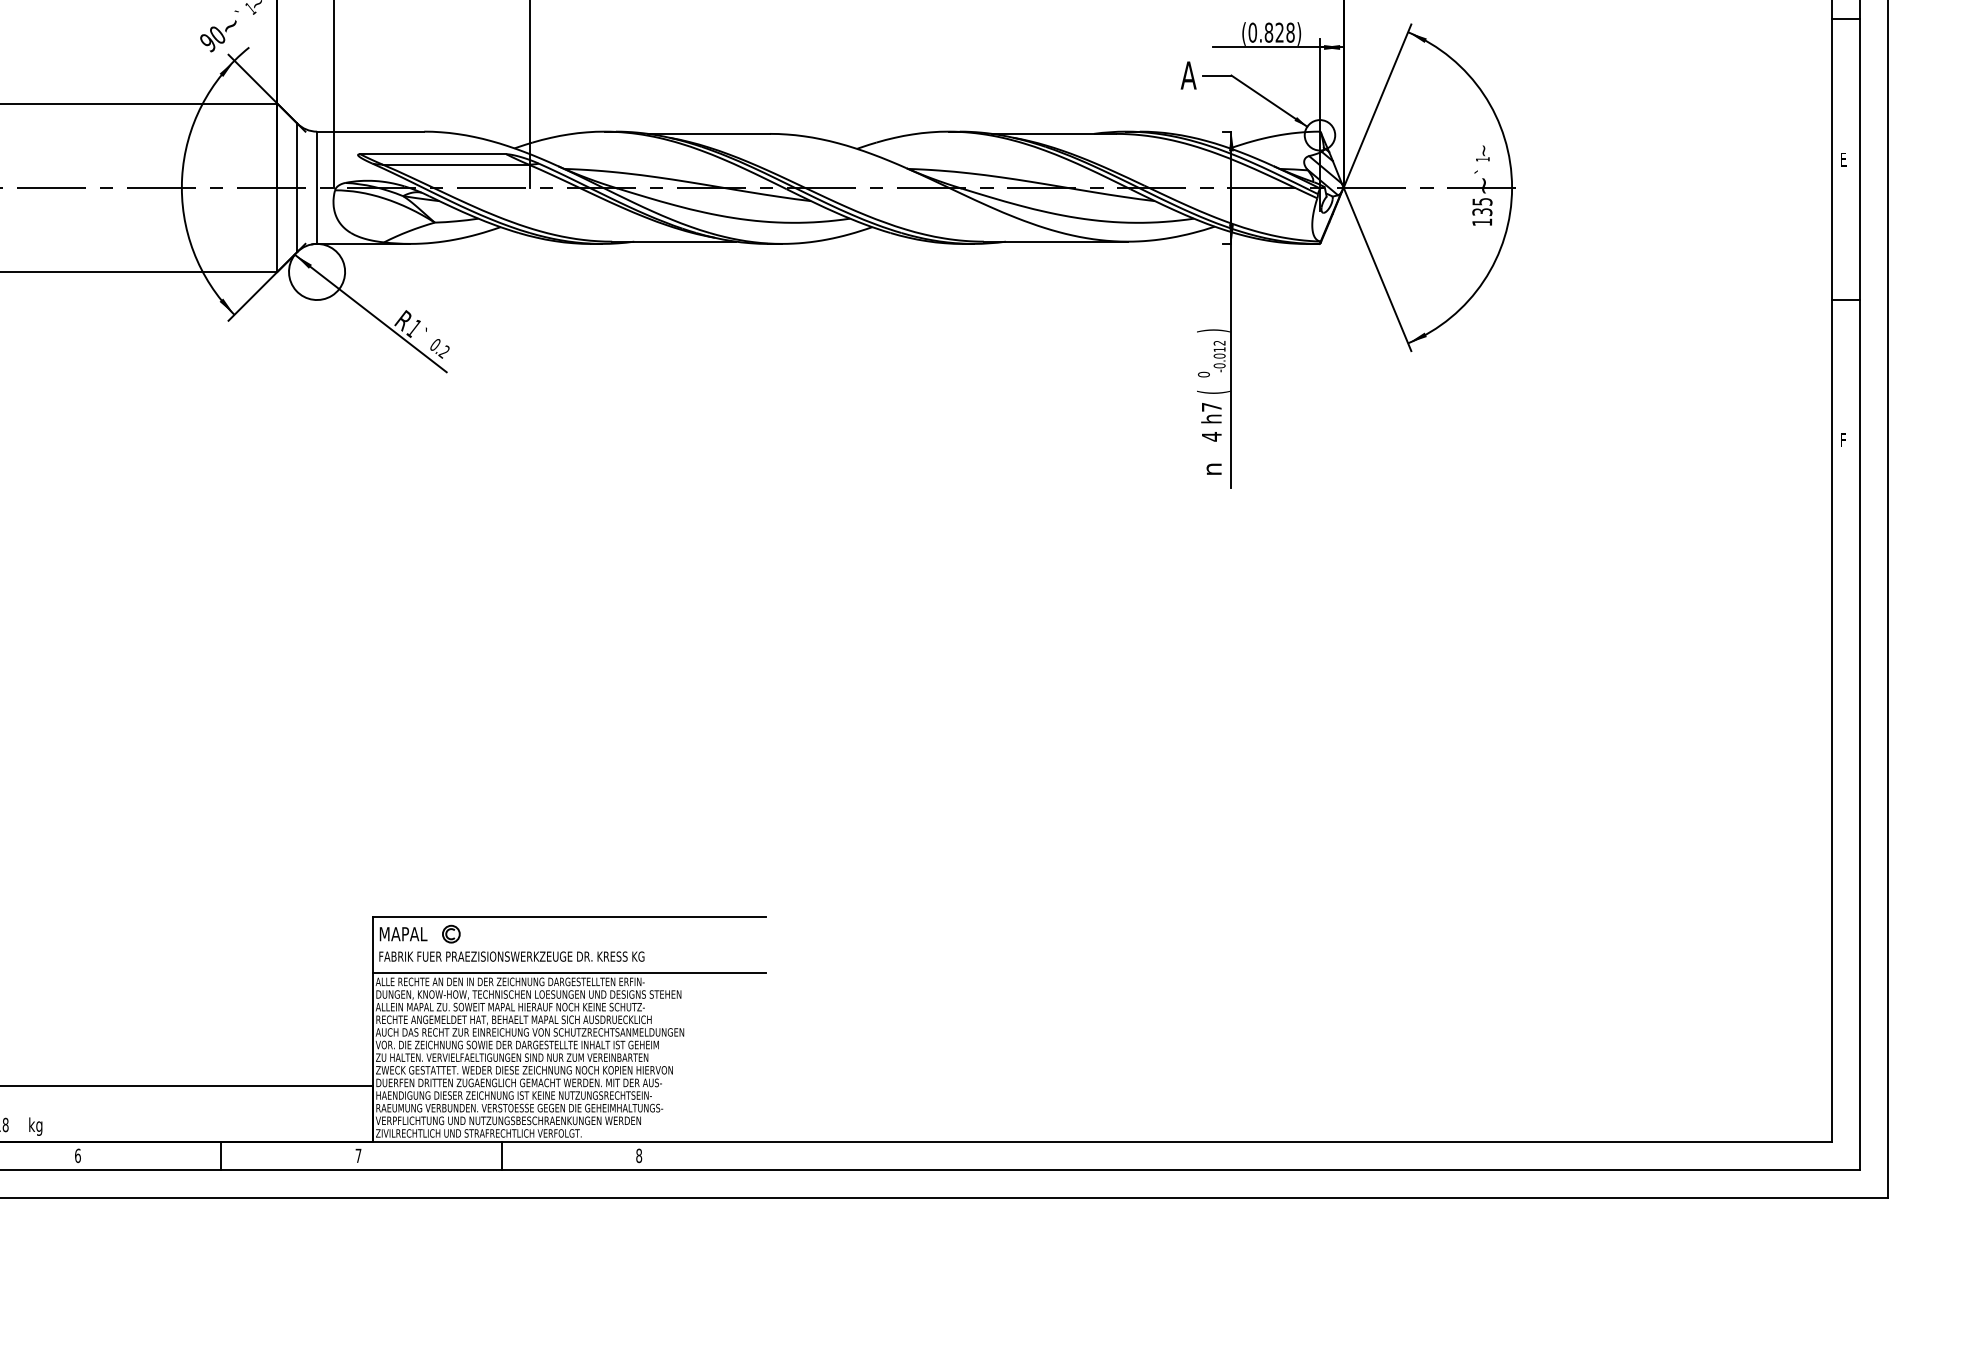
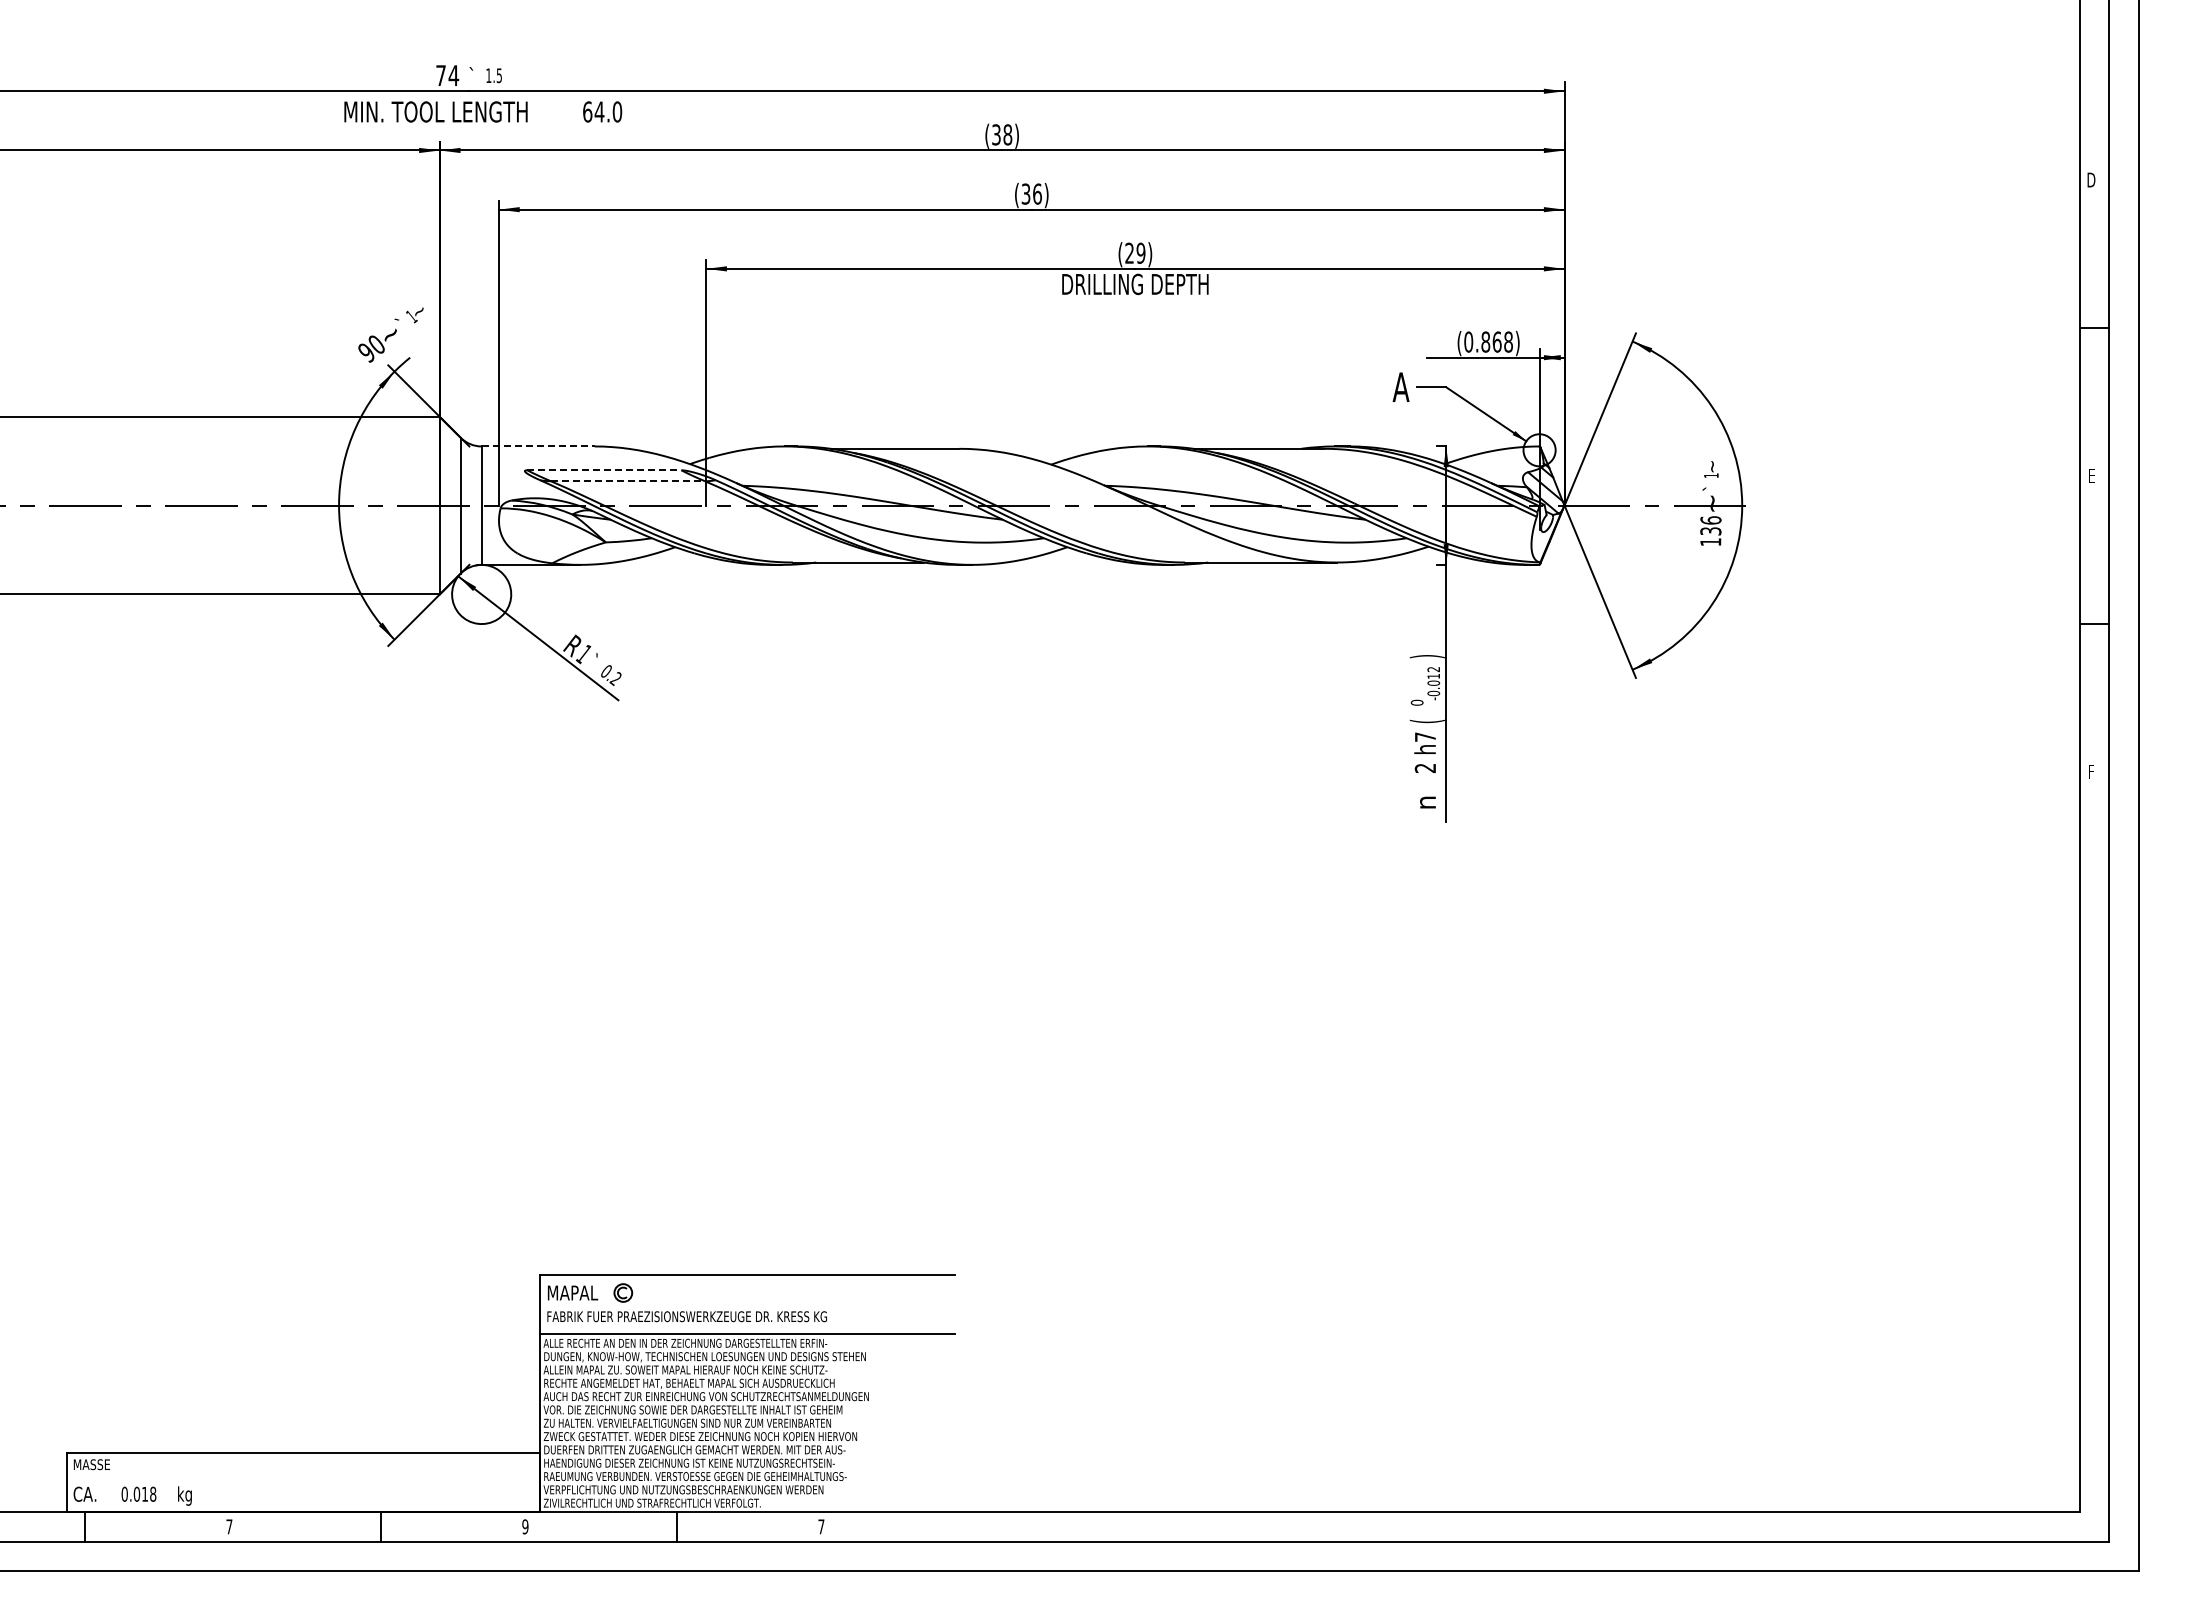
text: (1279, 32) -> (1496, 341), (0.828) -> (0.868)
line: (370, 131) -> (538, 446), solid -> dashed
line: (433, 154) -> (604, 470), solid -> dashed
line: (456, 164) -> (628, 481), solid -> dashed
text: (1482, 201) -> (1710, 520), 135 -> 136
text: (1210, 436) -> (1424, 768), 4 -> 2
text: (78, 1155) -> (229, 1526), 6 -> 7
text: (358, 1155) -> (525, 1526), 7 -> 9
text: (639, 1155) -> (821, 1526), 8 -> 7

